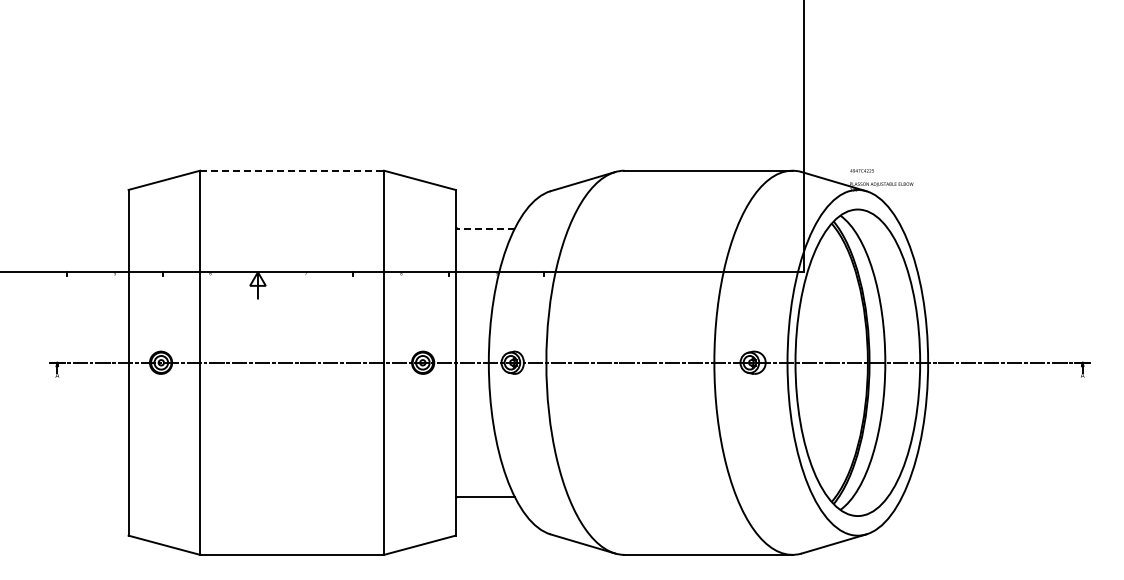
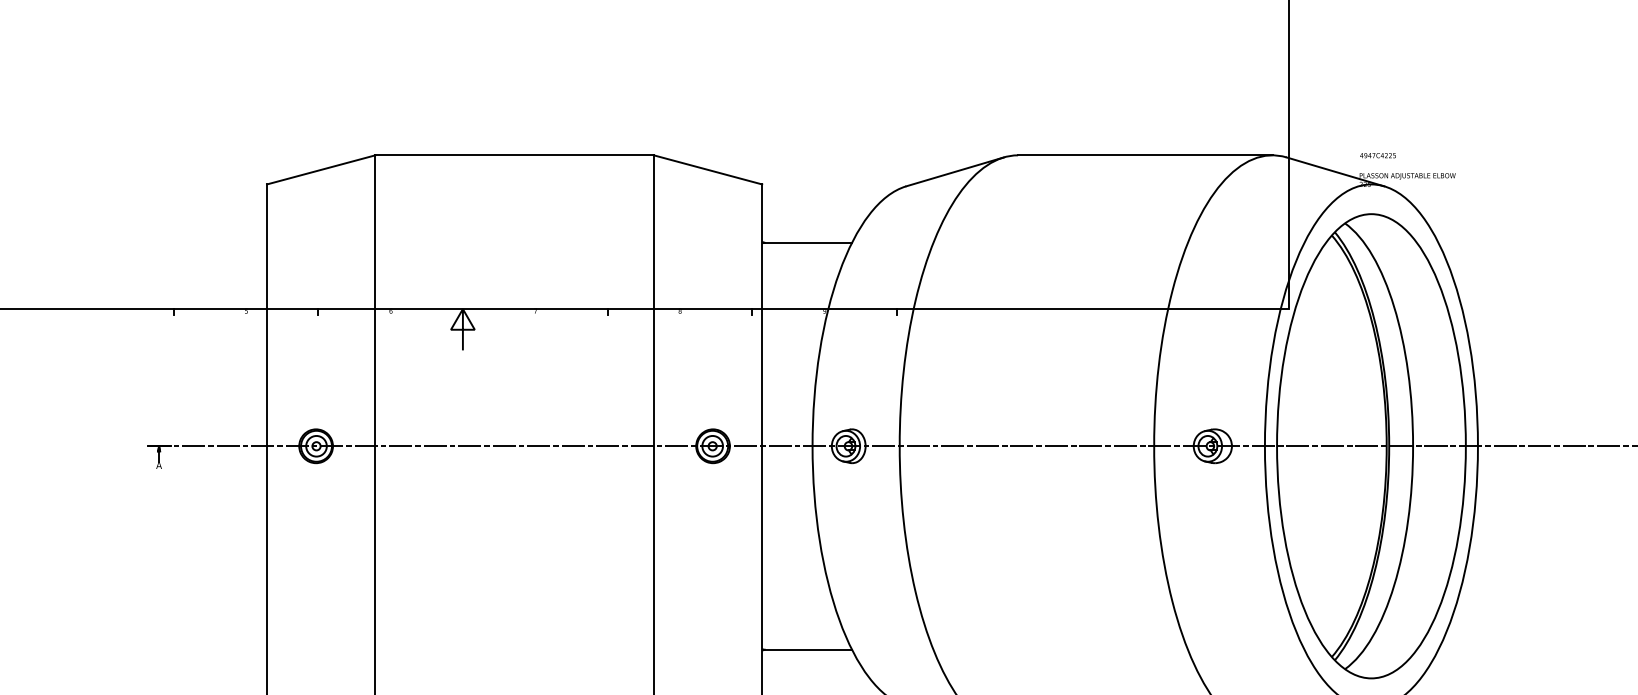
line: (292, 170) -> (515, 155), dashed -> solid
line: (485, 228) -> (807, 242), dashed -> solid

